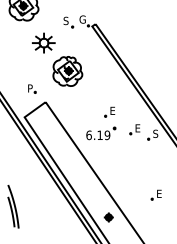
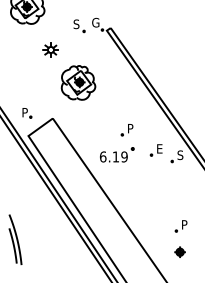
part: (43, 42) -> (50, 49), size x0.6
part: (32, 89) -> (27, 113), moved
text: (113, 110) -> (131, 128), E -> P
text: (160, 193) -> (185, 224), E -> P
part: (108, 216) -> (179, 251), moved

